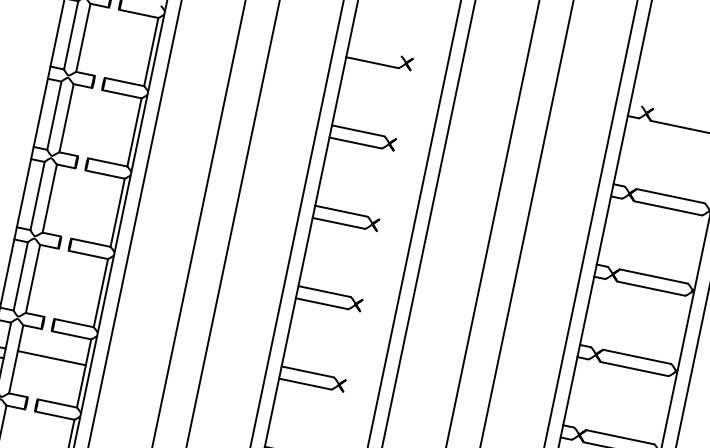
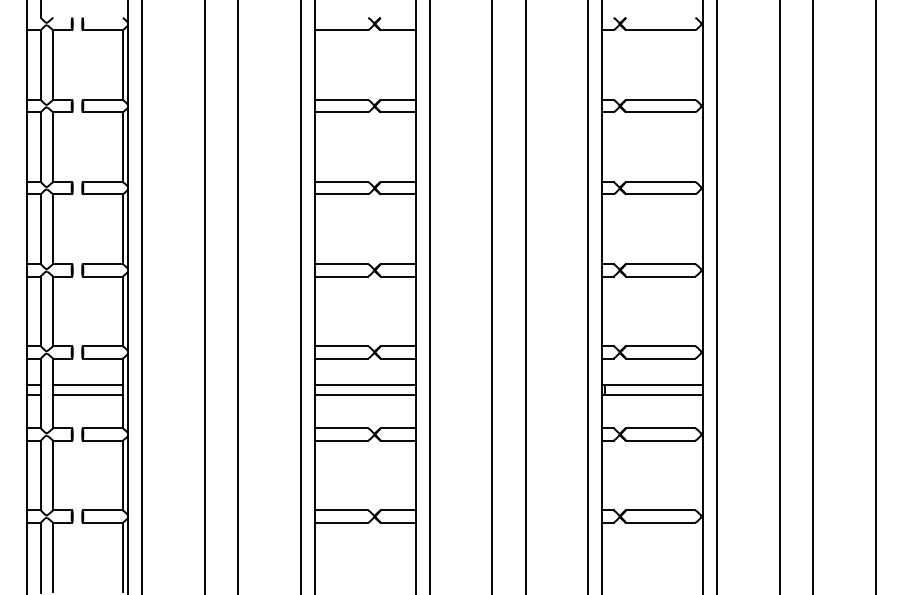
line: (427, 74) -> (397, 30), added
line: (413, 141) -> (397, 99), added
line: (410, 154) -> (397, 112), added
line: (396, 223) -> (397, 182), added
line: (393, 234) -> (397, 194), added
line: (379, 303) -> (397, 264), added
line: (376, 315) -> (397, 276), added
line: (49, 368) -> (87, 395), added
line: (362, 383) -> (397, 346), added
line: (360, 395) -> (397, 358), added
line: (322, 415) -> (364, 385), added
line: (320, 424) -> (364, 395), added

